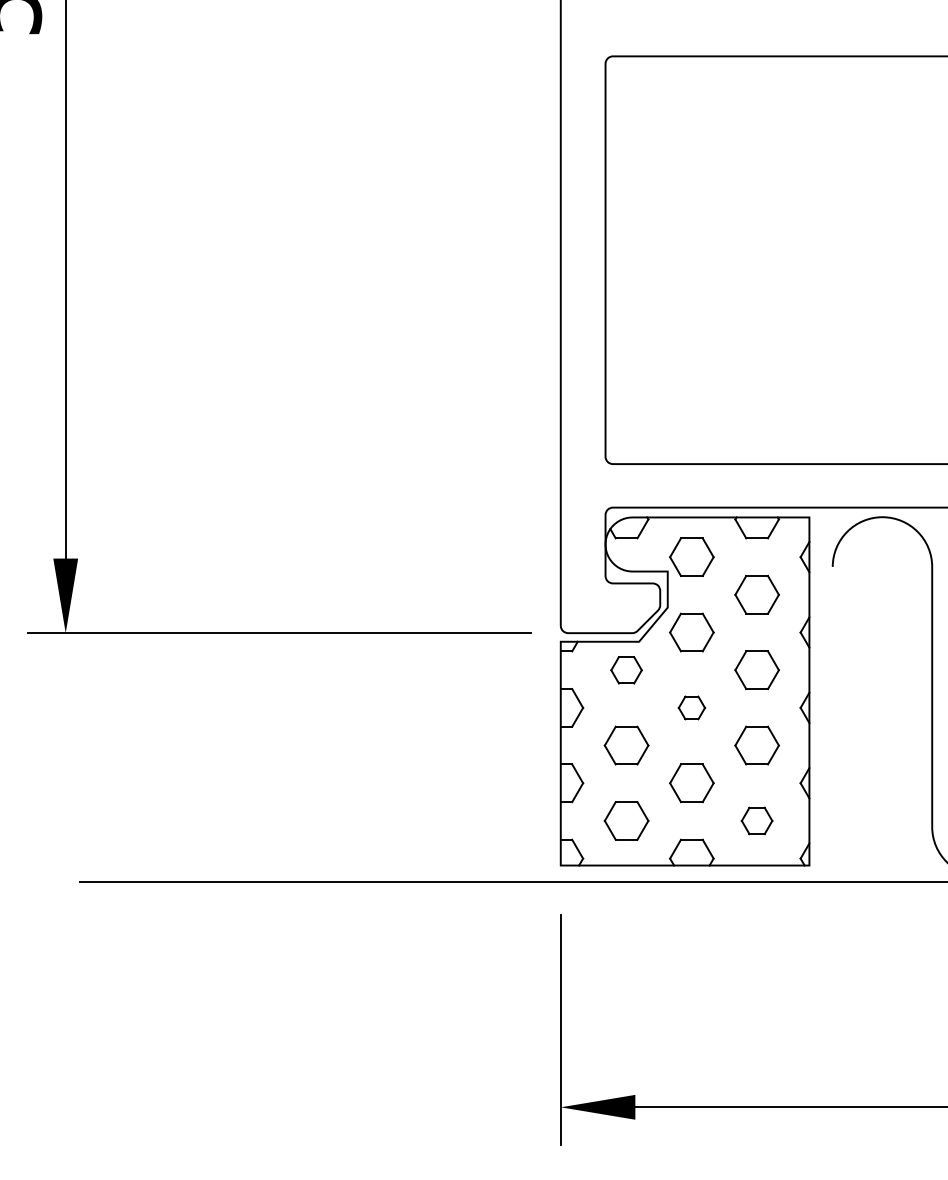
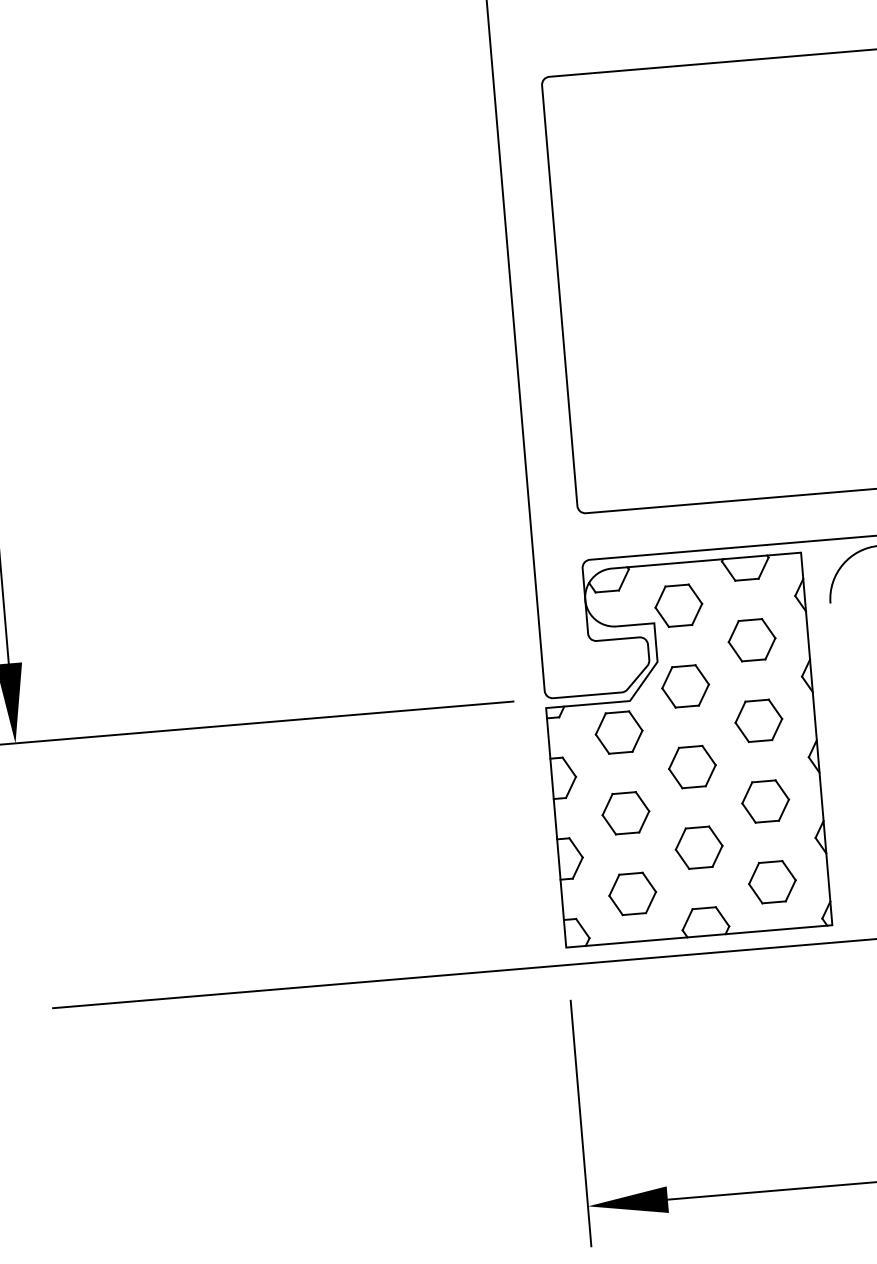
part: (626, 670) -> (619, 732), size x1.43
part: (691, 707) -> (691, 766), size x1.67
part: (756, 820) -> (771, 881), size x1.43

